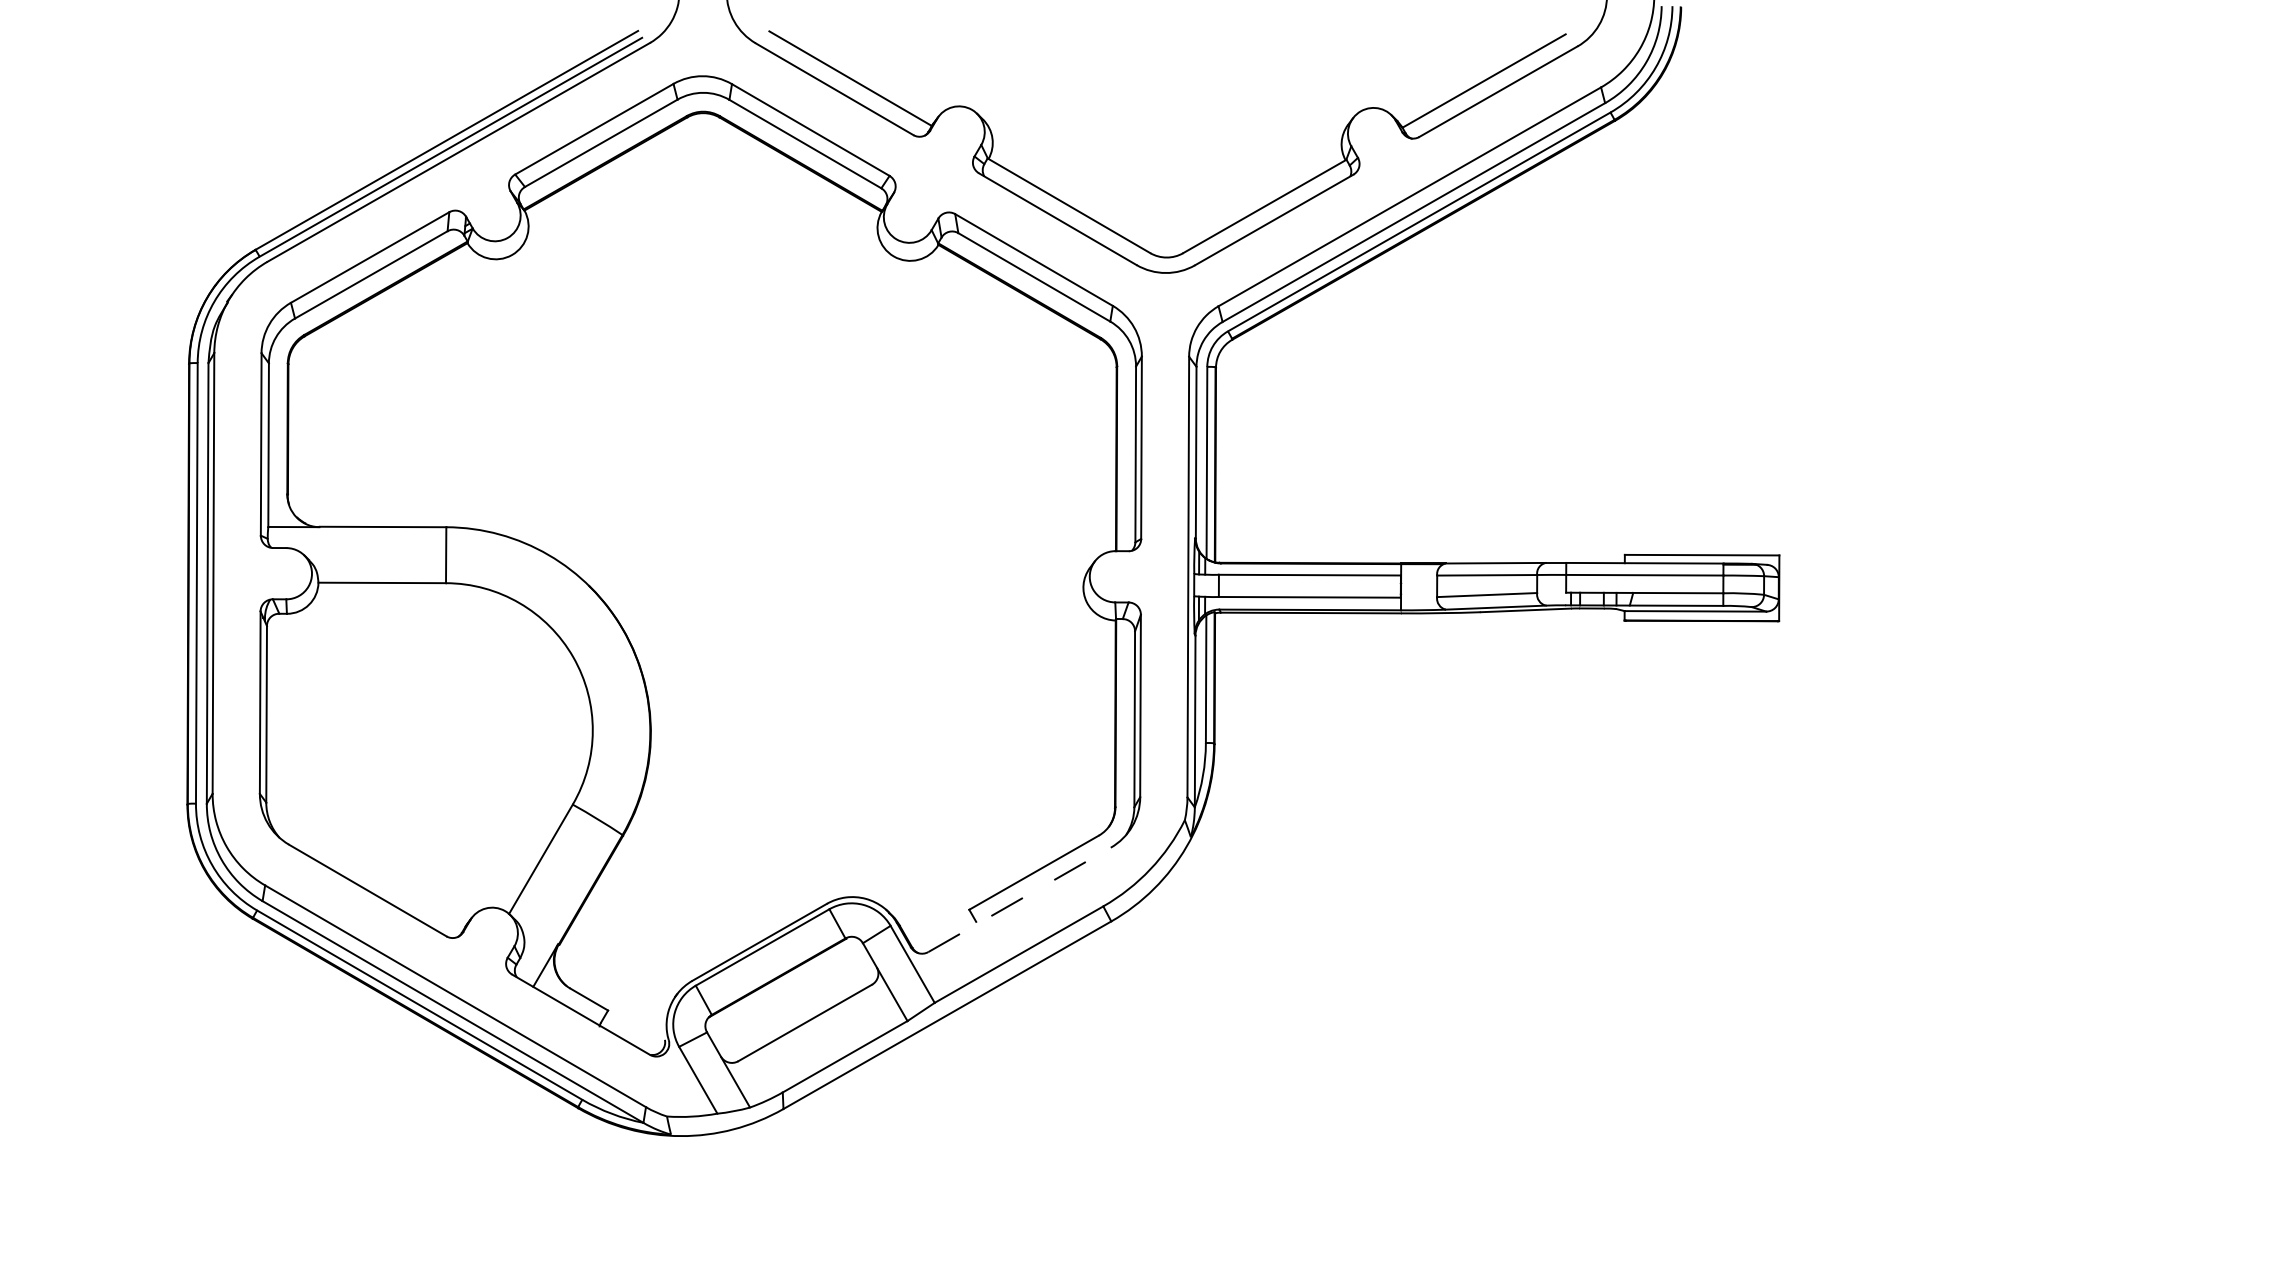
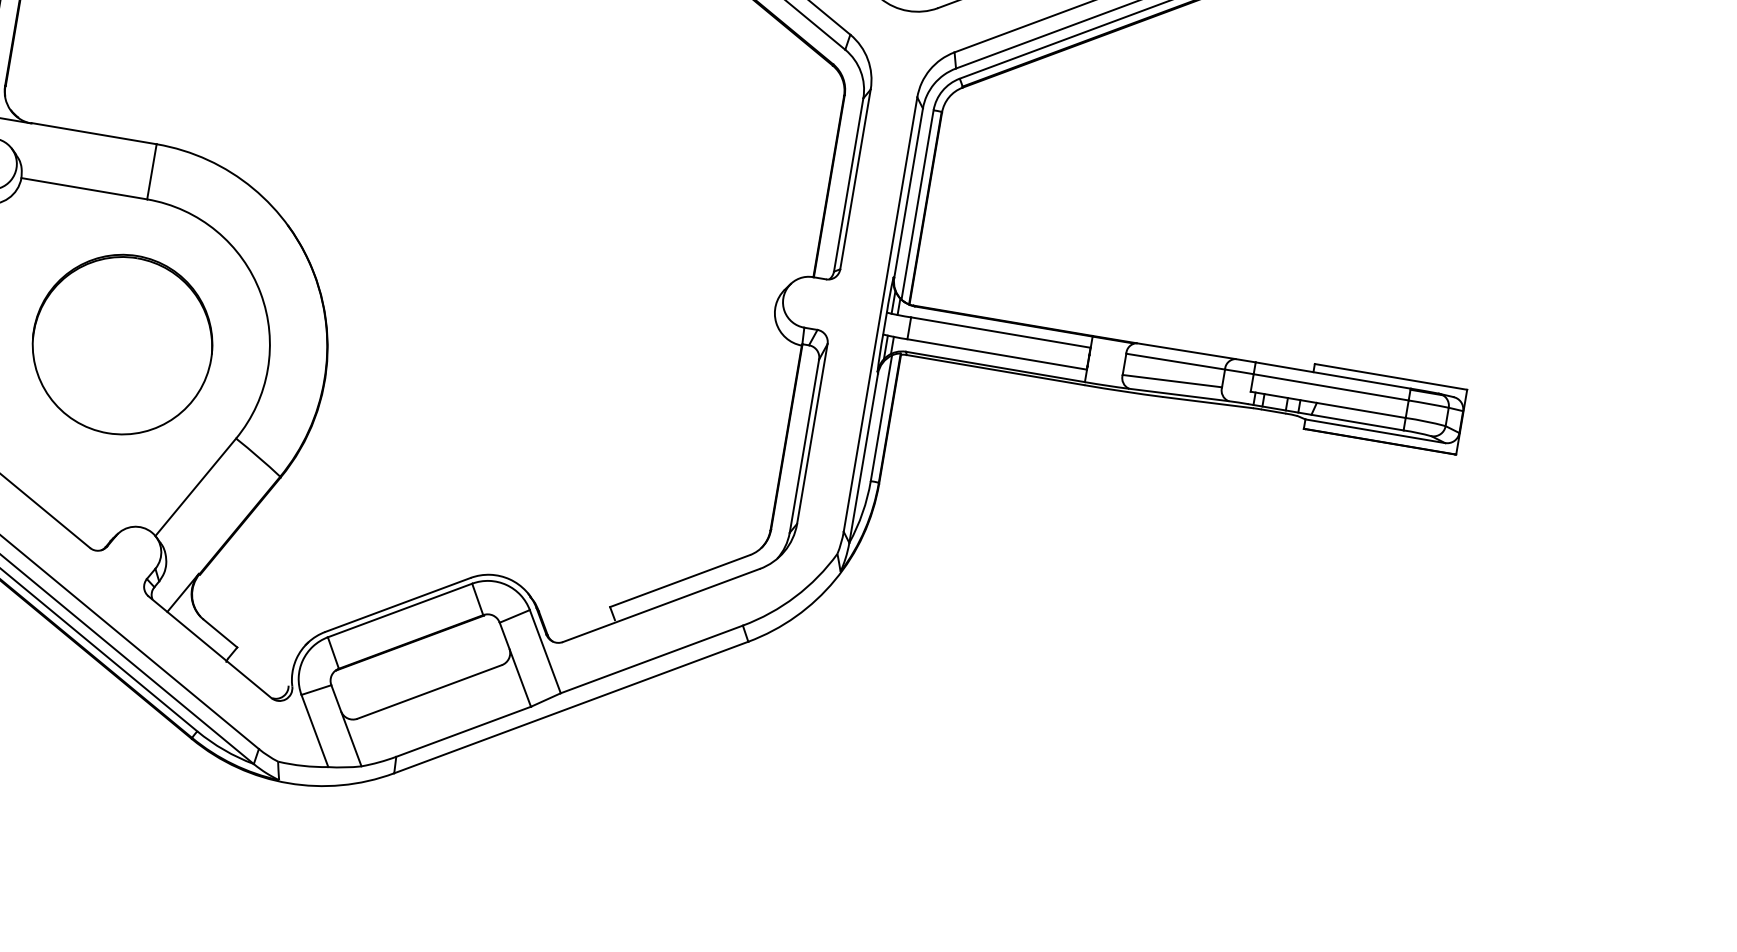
part: (445, 730) -> (122, 344), added
line: (1020, 899) -> (662, 605), dashed -> solid

